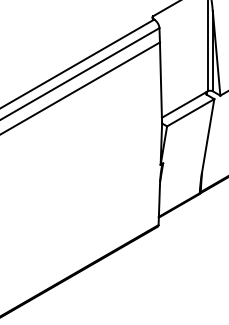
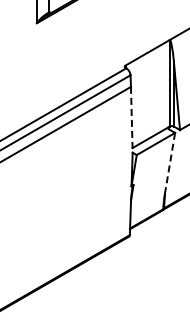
line: (160, 82) -> (131, 119), solid -> dashed
line: (208, 136) -> (170, 163), solid -> dashed

